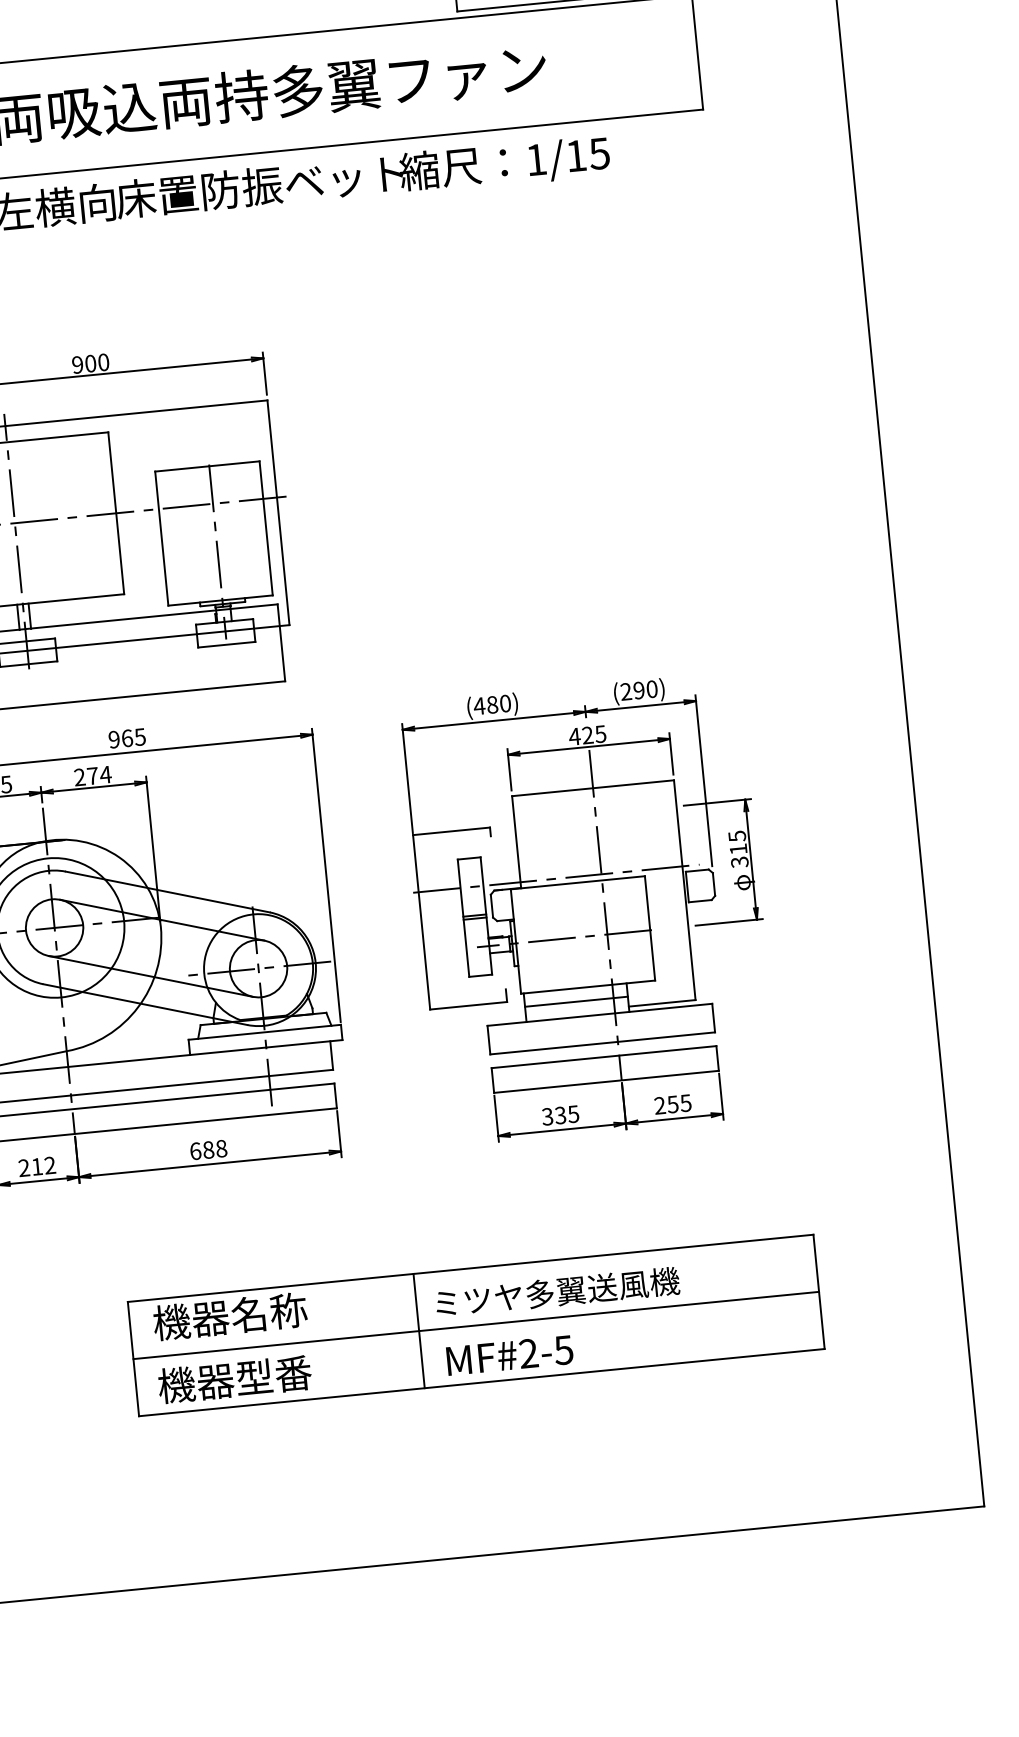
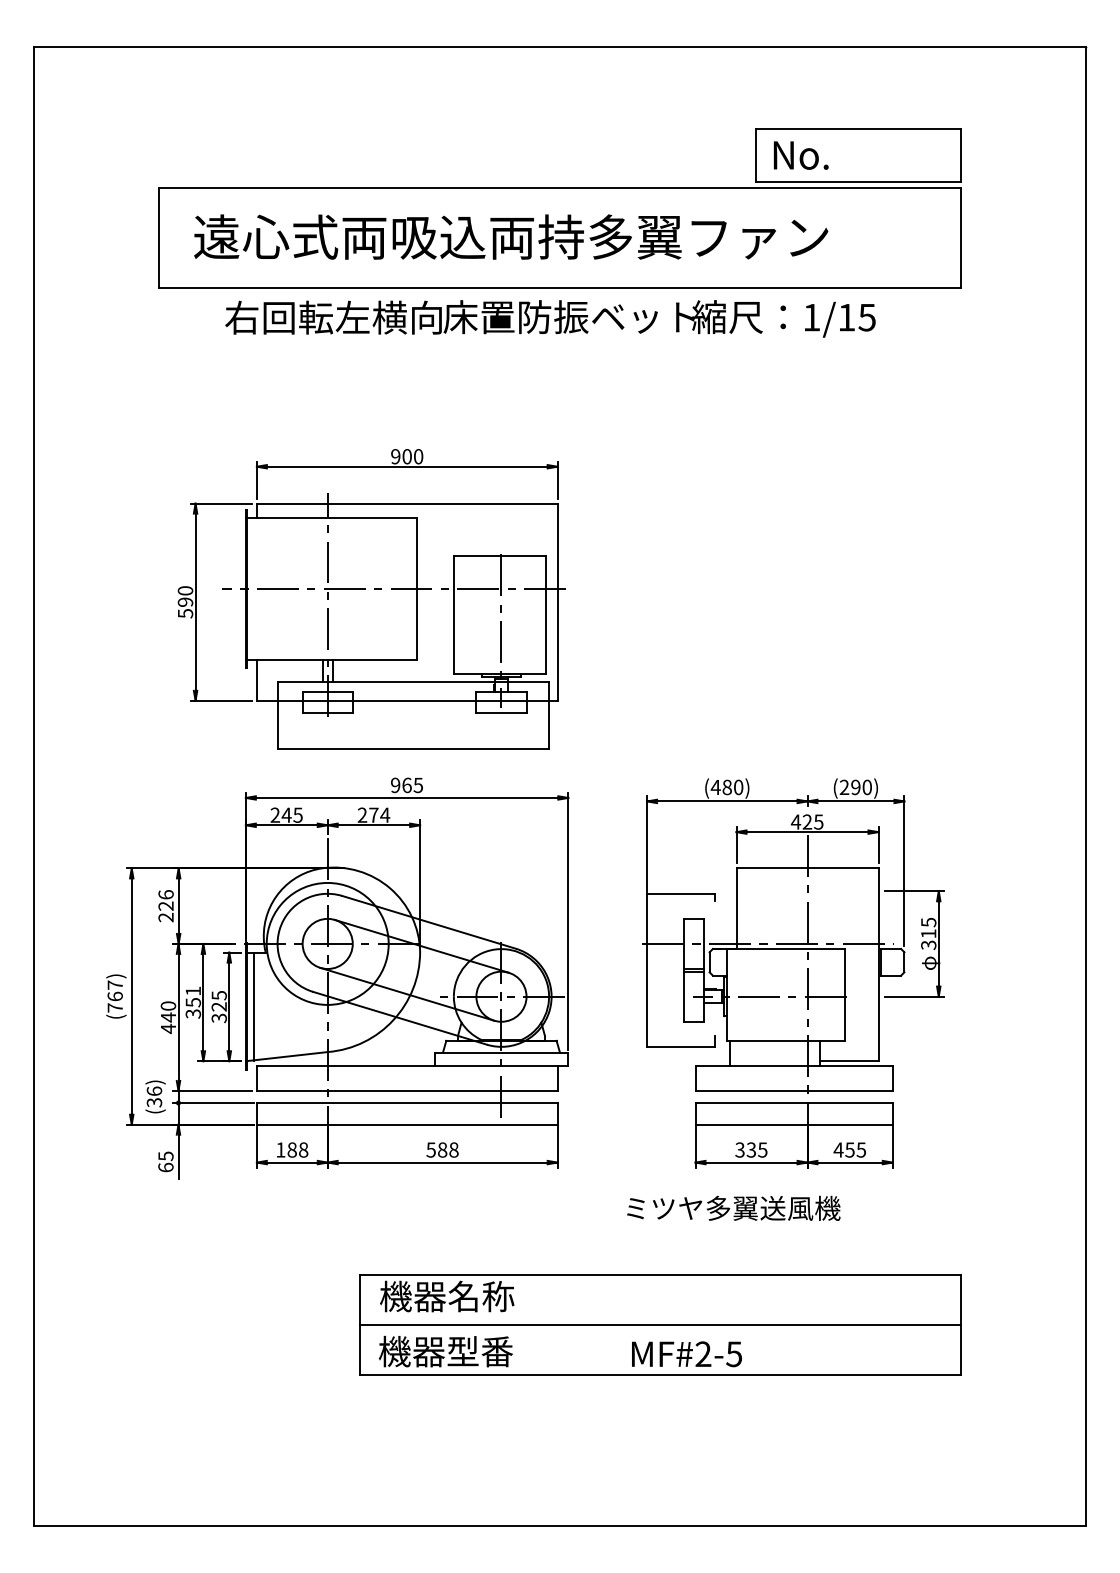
line: (576, 1001) -> (774, 1052), removed
text: (659, 1105) -> (838, 1149), 255 -> 455
text: (194, 1150) -> (430, 1149), 688 -> 588
text: (37, 1166) -> (292, 1149), 212 -> 188
text: (557, 1291) -> (733, 1207), moved
line: (419, 1331) -> (610, 1325), removed

